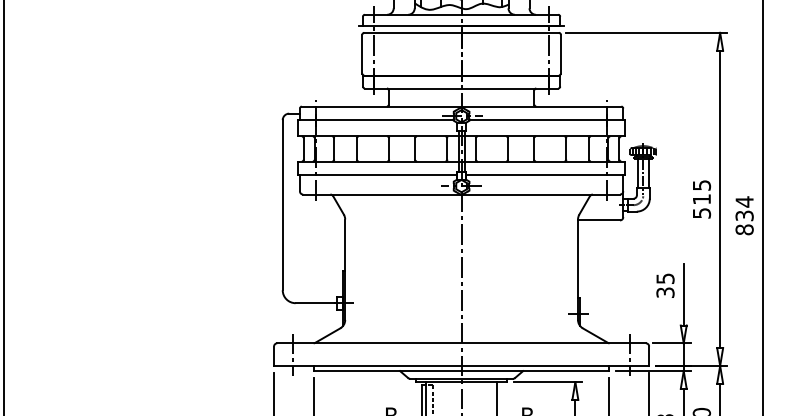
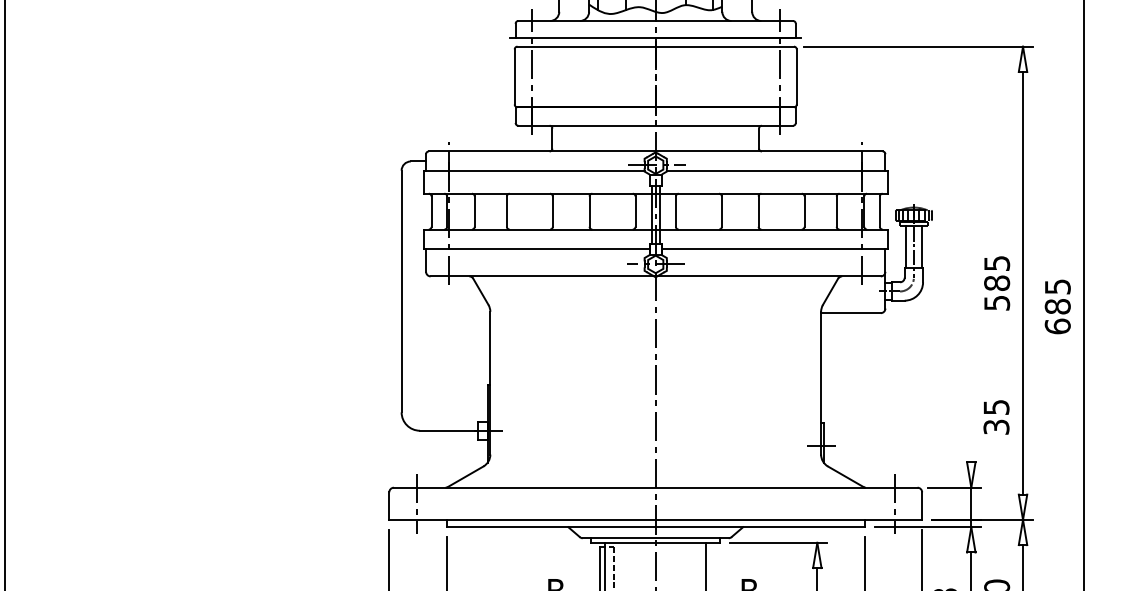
text: (701, 199) -> (996, 283), 515 -> 585
text: (744, 215) -> (1057, 306), 834 -> 685
text: (665, 285) -> (996, 416), moved
line: (683, 294) -> (970, 418), removed

